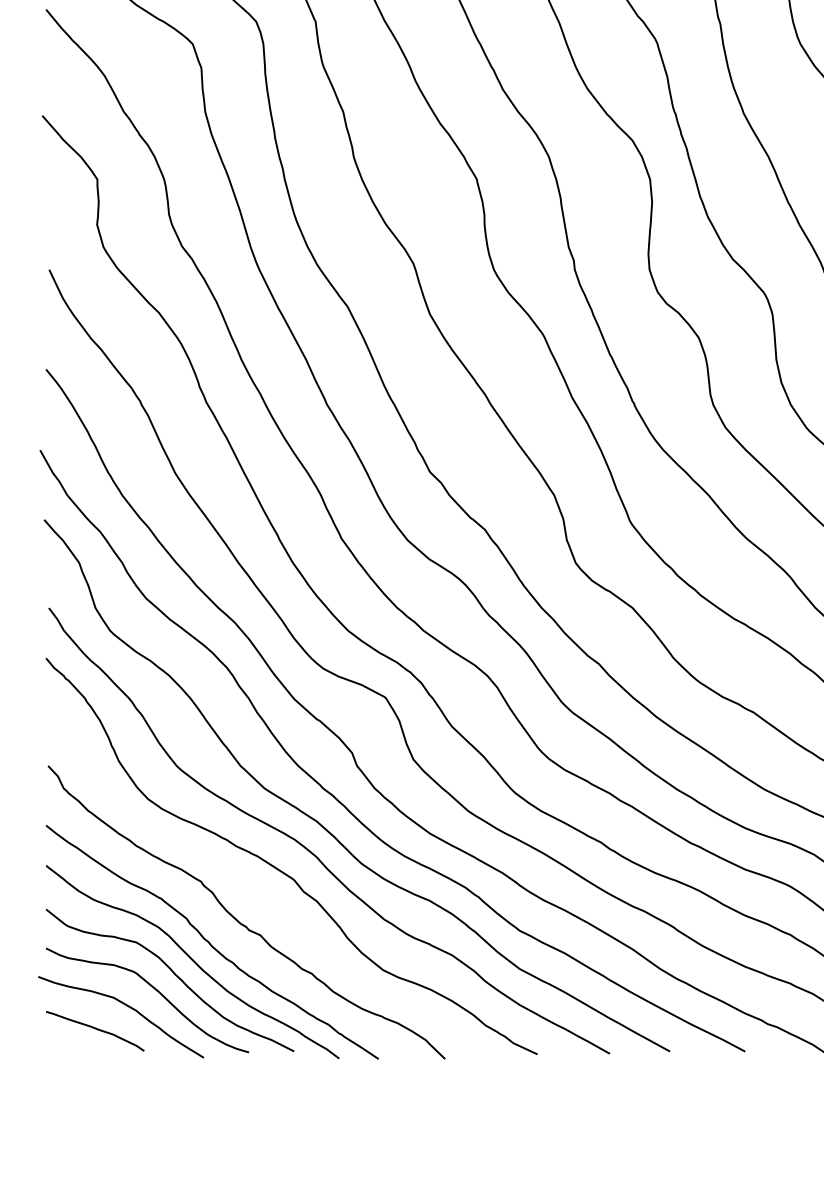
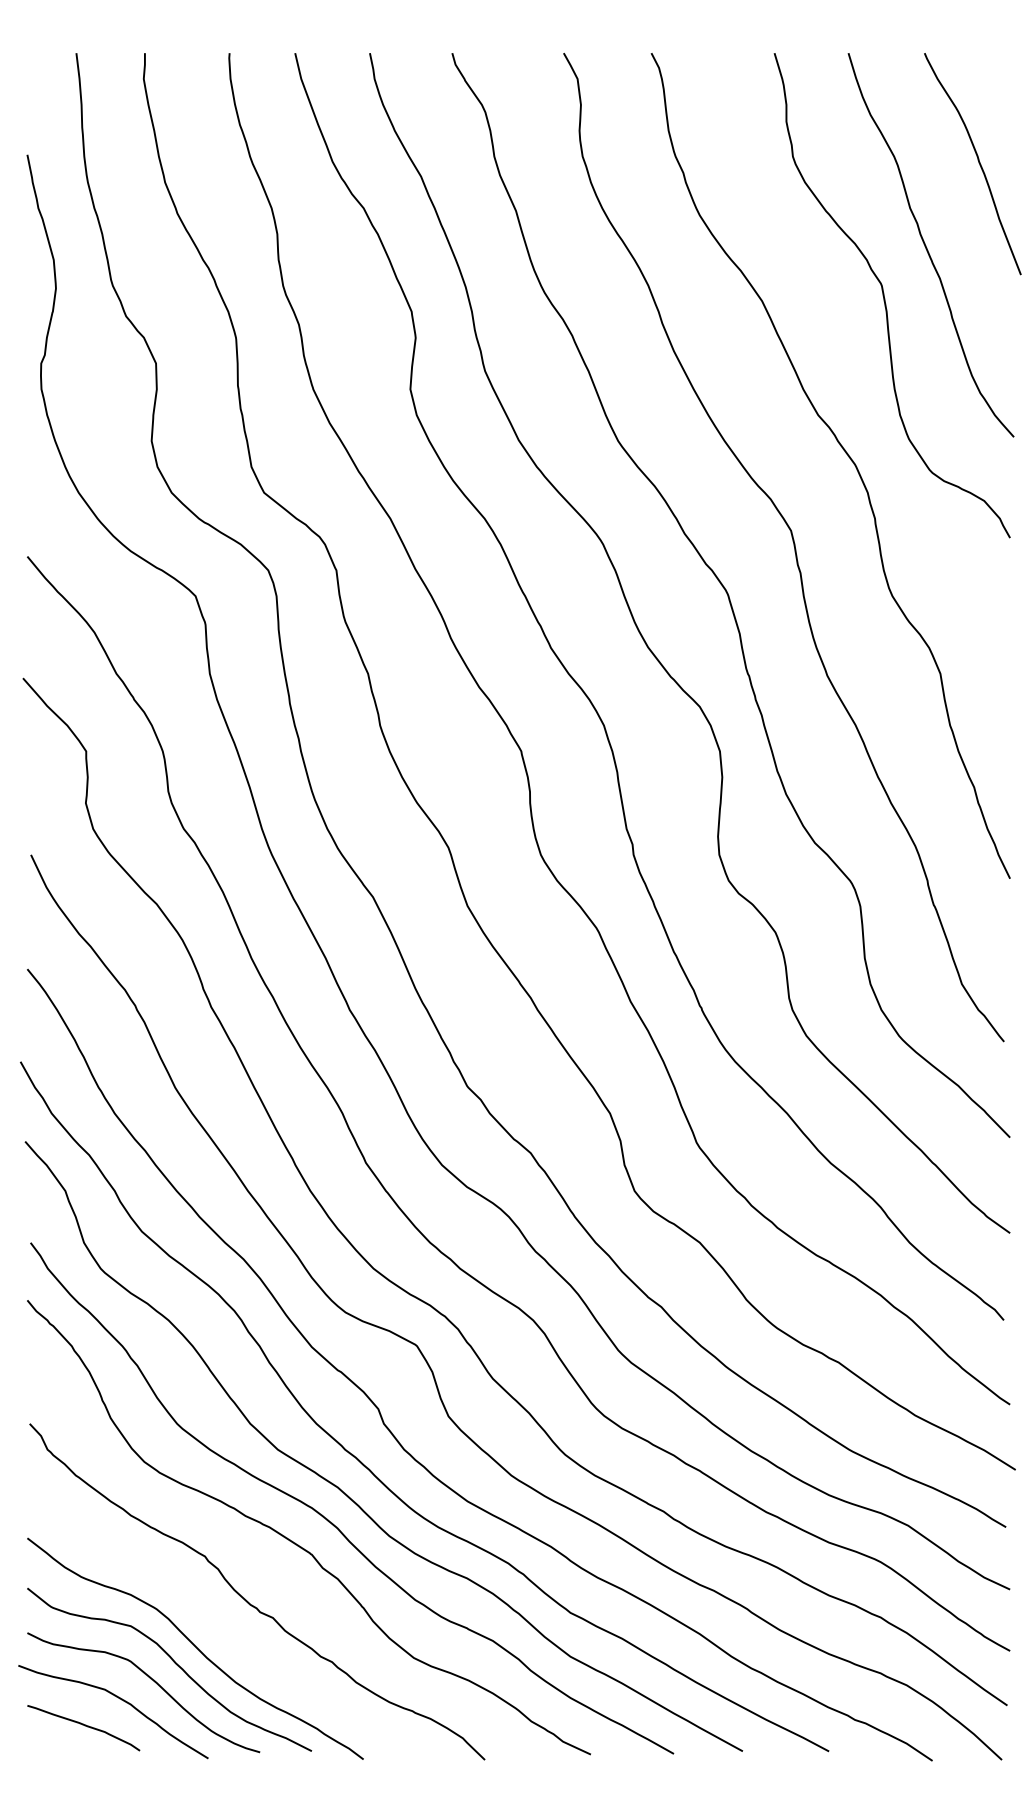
curve: (210, 942) -> (215, 1626), removed

